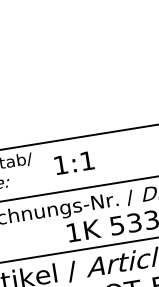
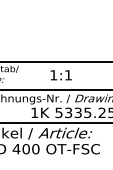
text: (73, 163) -> (60, 75), moved

